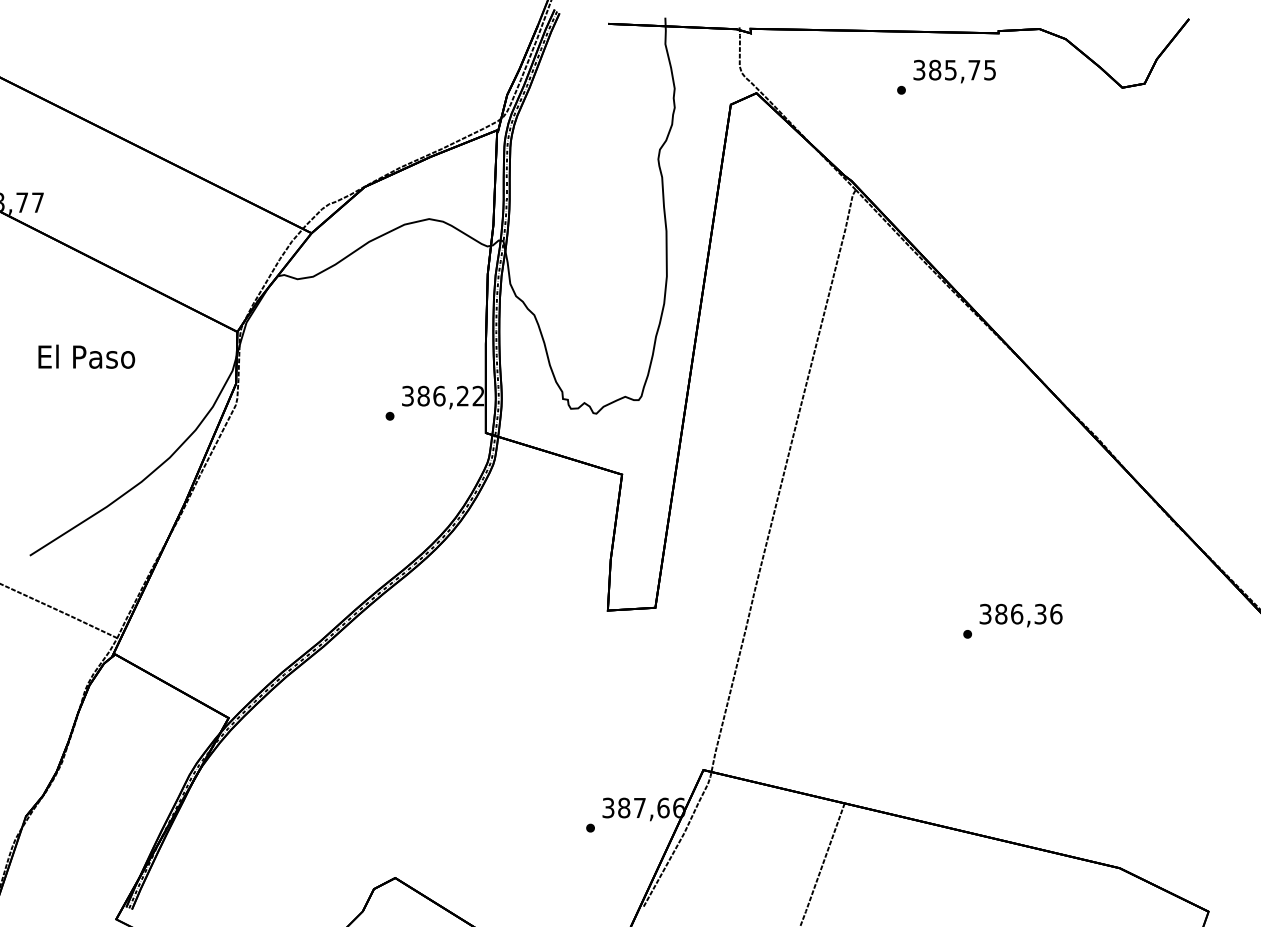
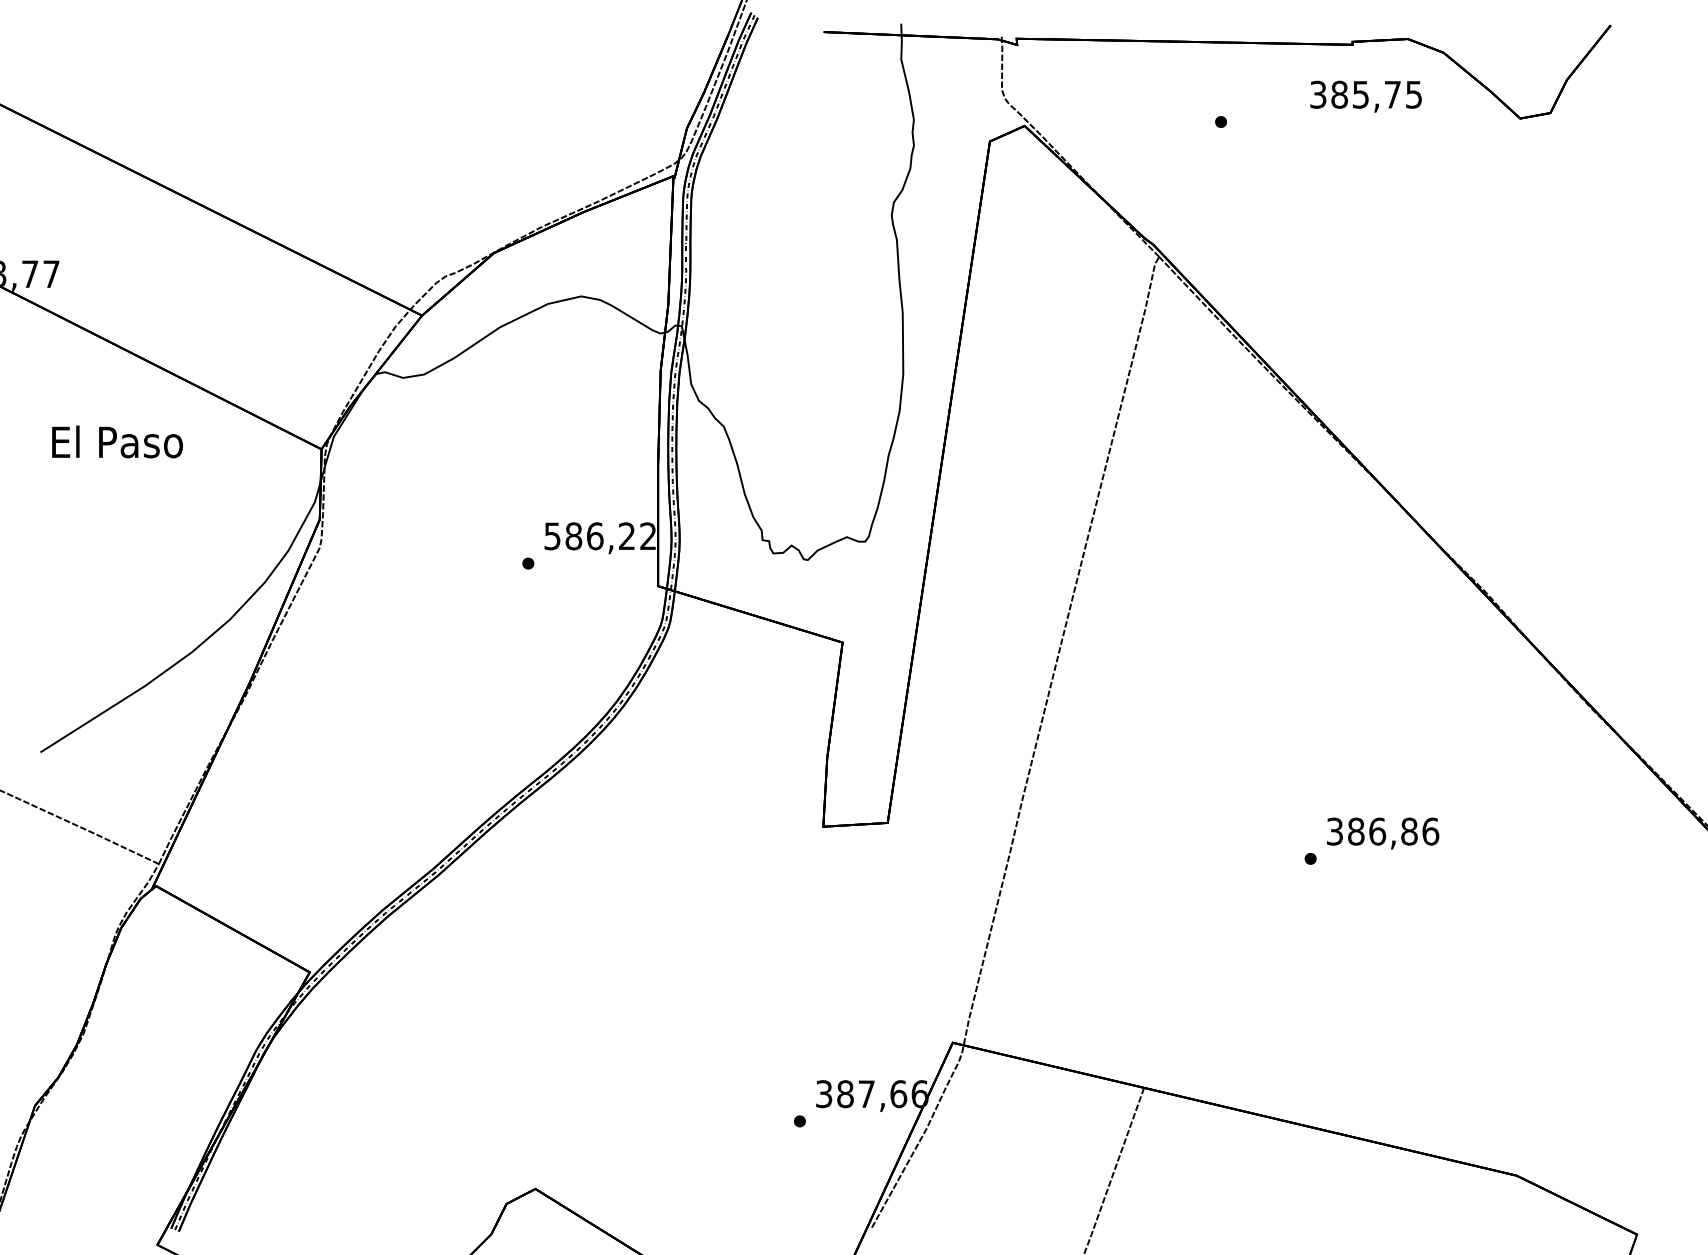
text: (954, 71) -> (1365, 96), moved
text: (86, 356) -> (117, 441), moved
text: (407, 395) -> (552, 535), 386,22 -> 586,22
text: (1040, 614) -> (1409, 831), 386,36 -> 386,86

